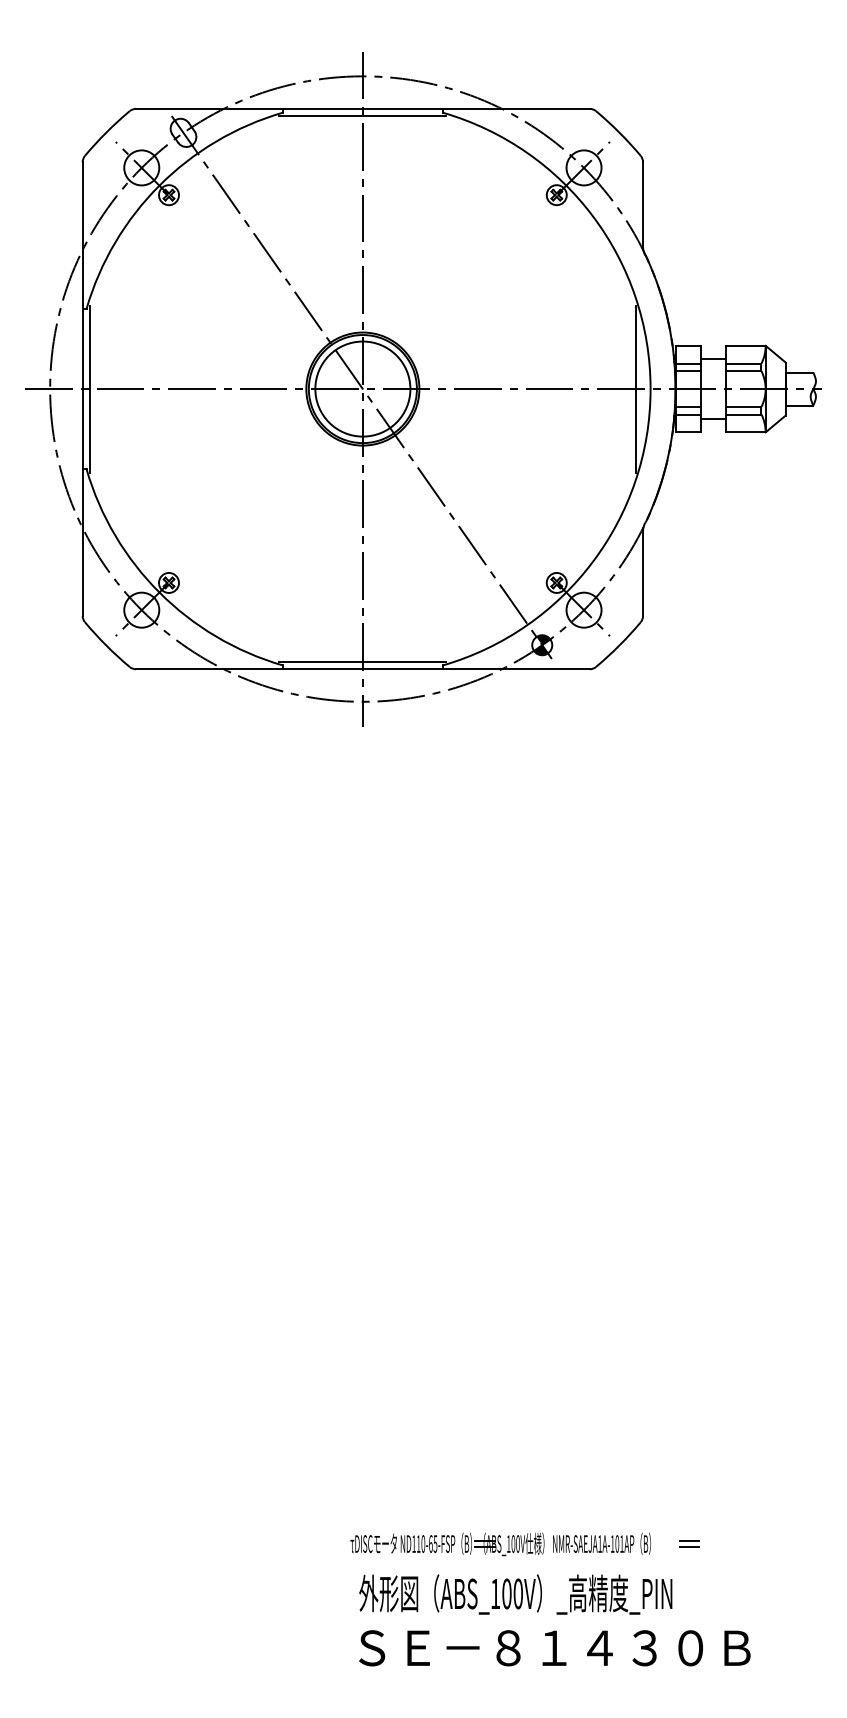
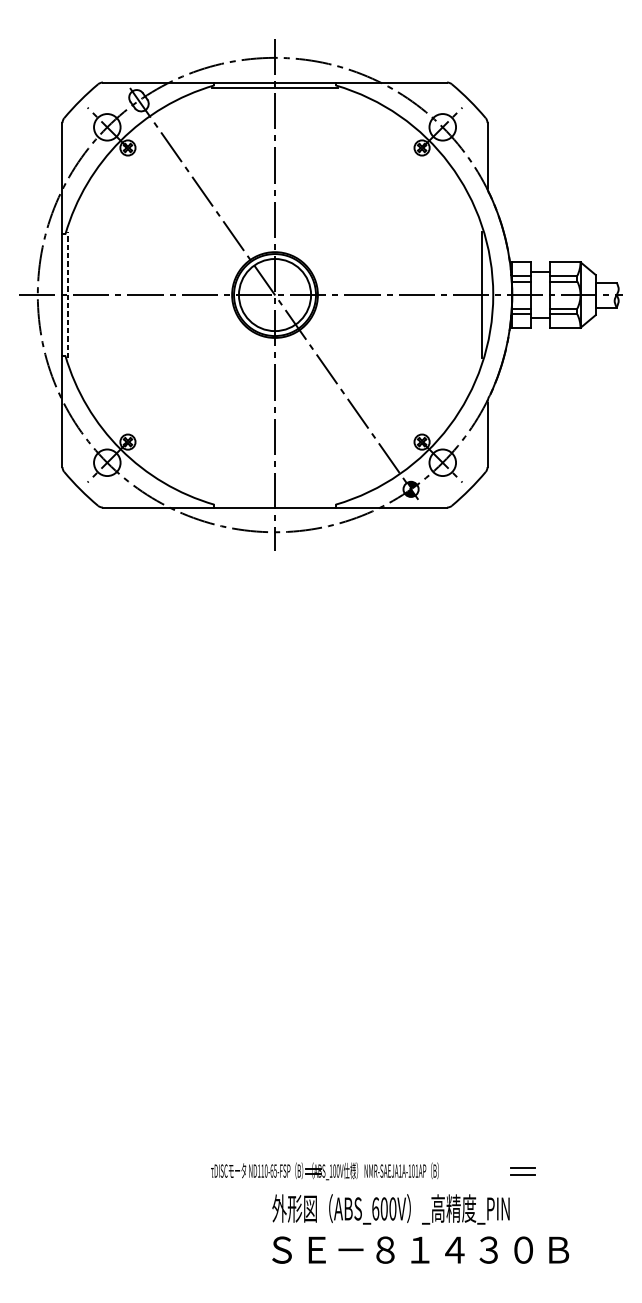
line: (90, 389) -> (68, 295), solid -> dashed
line: (362, 661) -> (274, 501), removed
part: (689, 1543) -> (522, 1170), size x1.6
part: (500, 1544) -> (324, 1171), moved
text: (495, 1593) -> (375, 1208), ABS_100V -> ABS_600V

